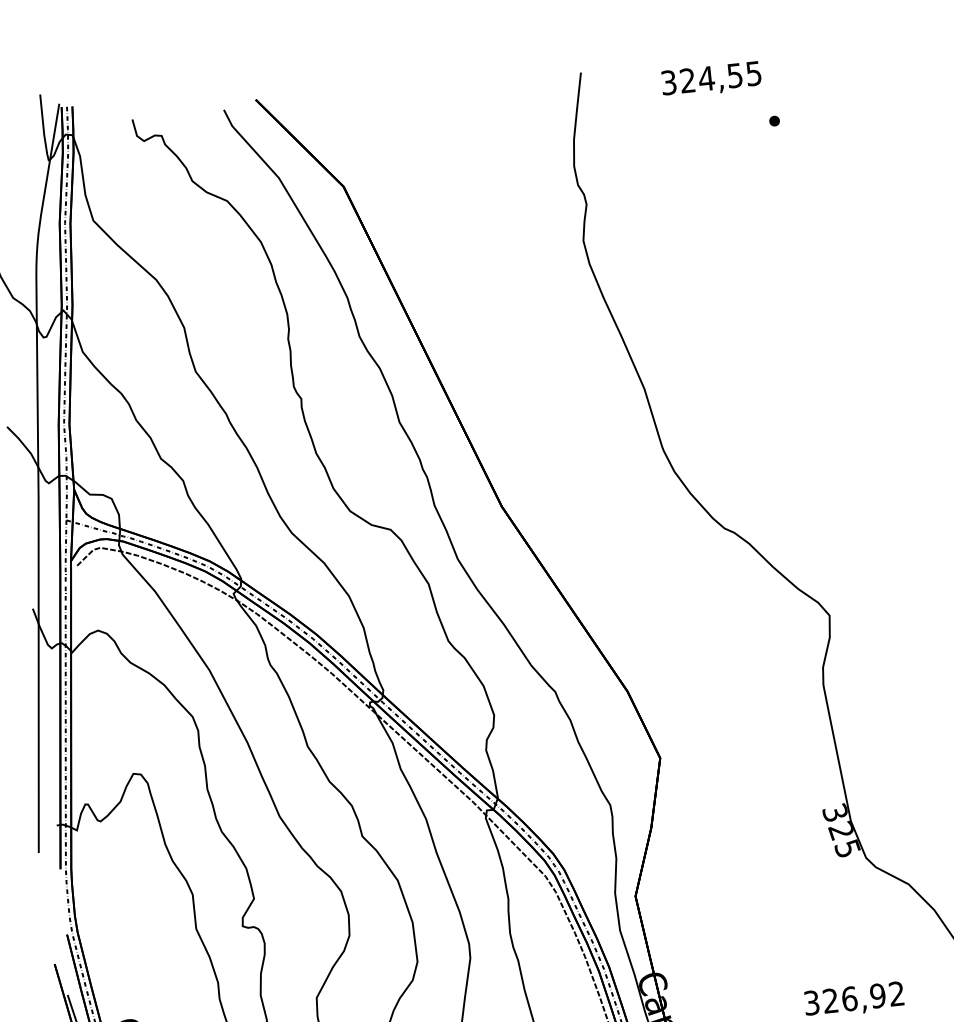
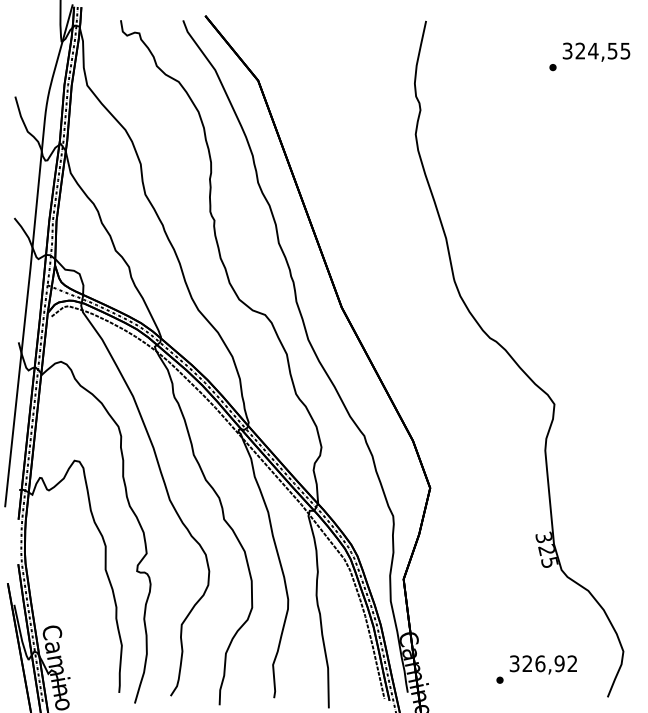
text: (711, 78) -> (596, 51), moved

